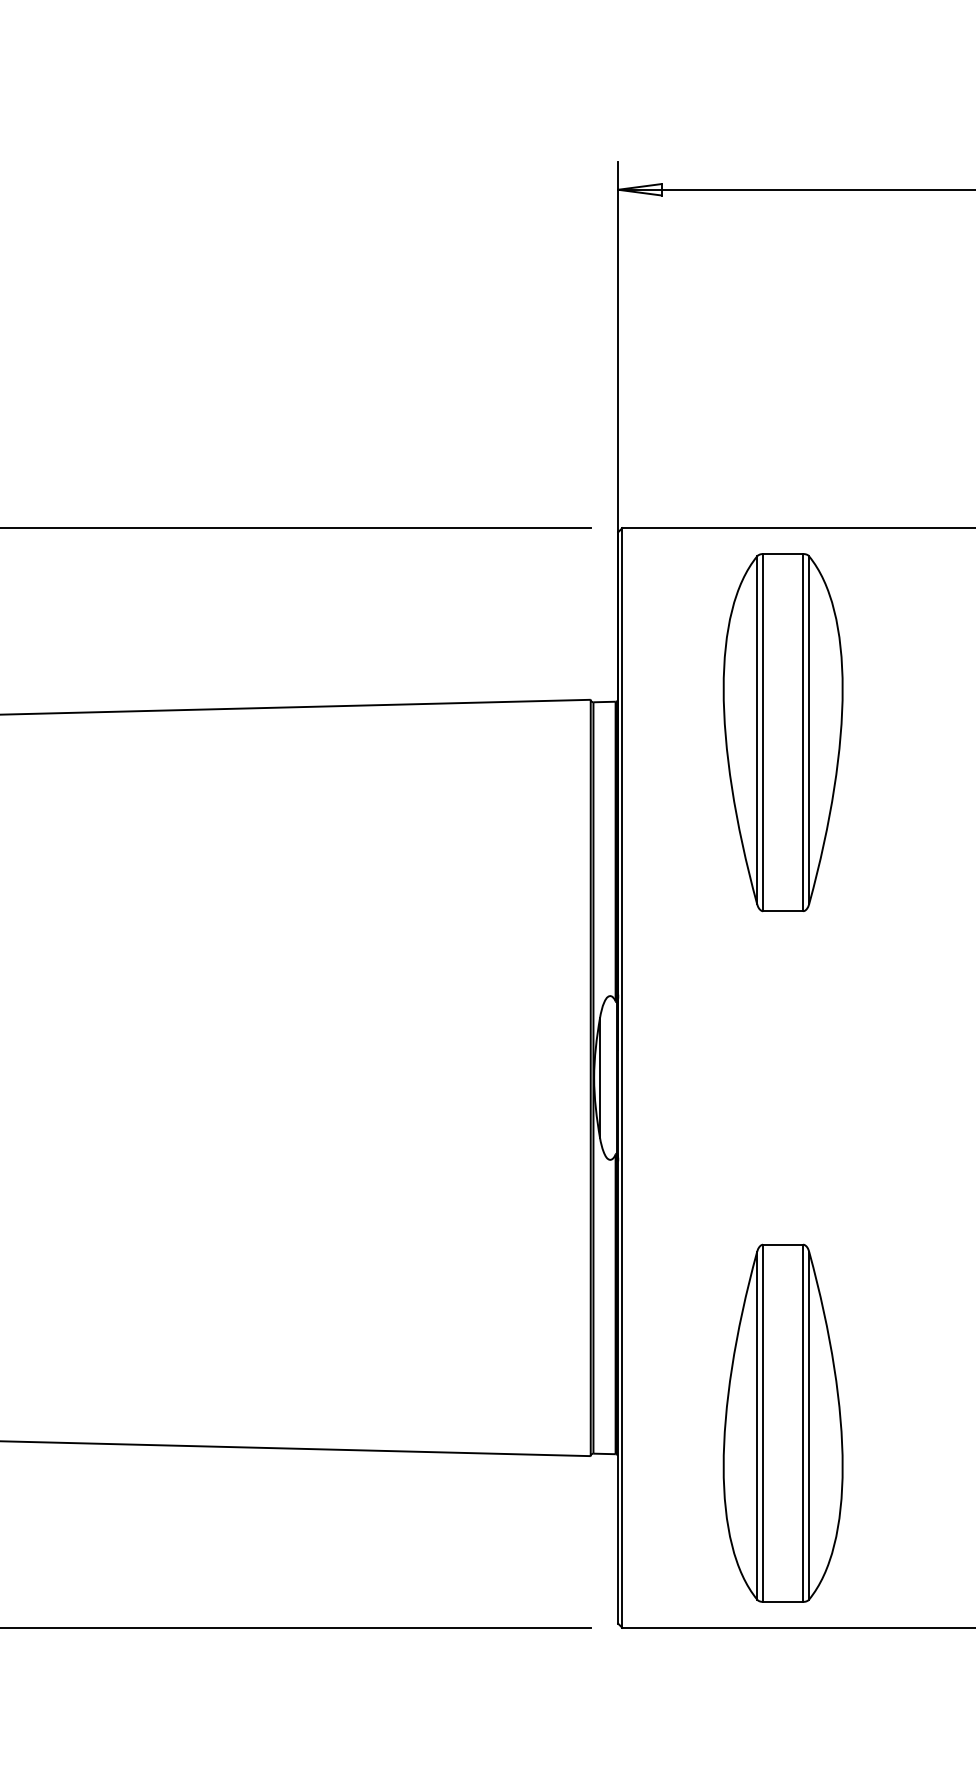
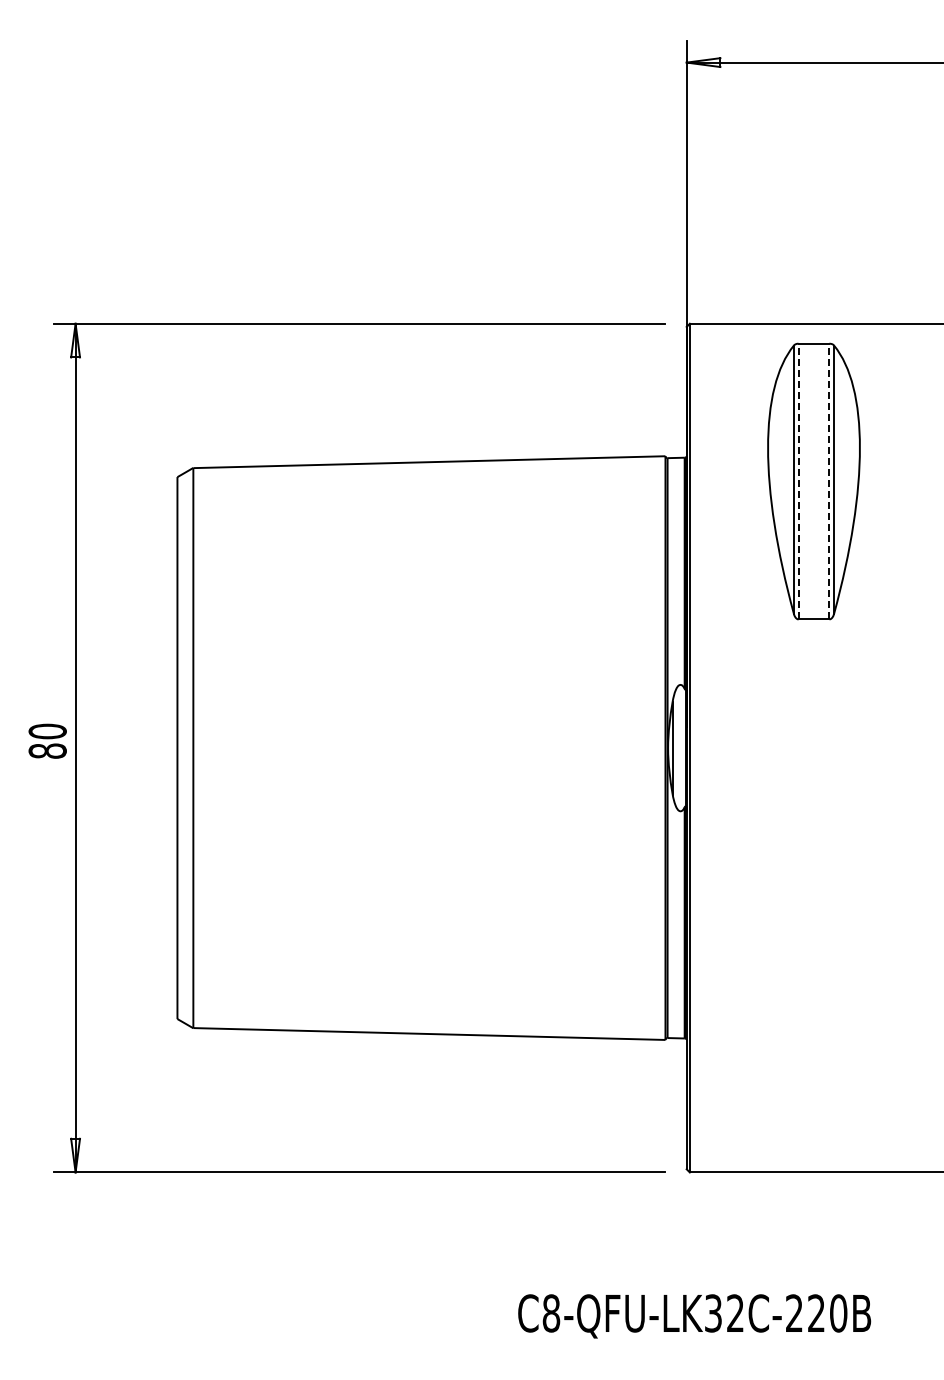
line: (763, 732) -> (798, 481), solid -> dashed
line: (803, 732) -> (829, 481), solid -> dashed
part: (782, 1423) -> (813, 1014), removed

